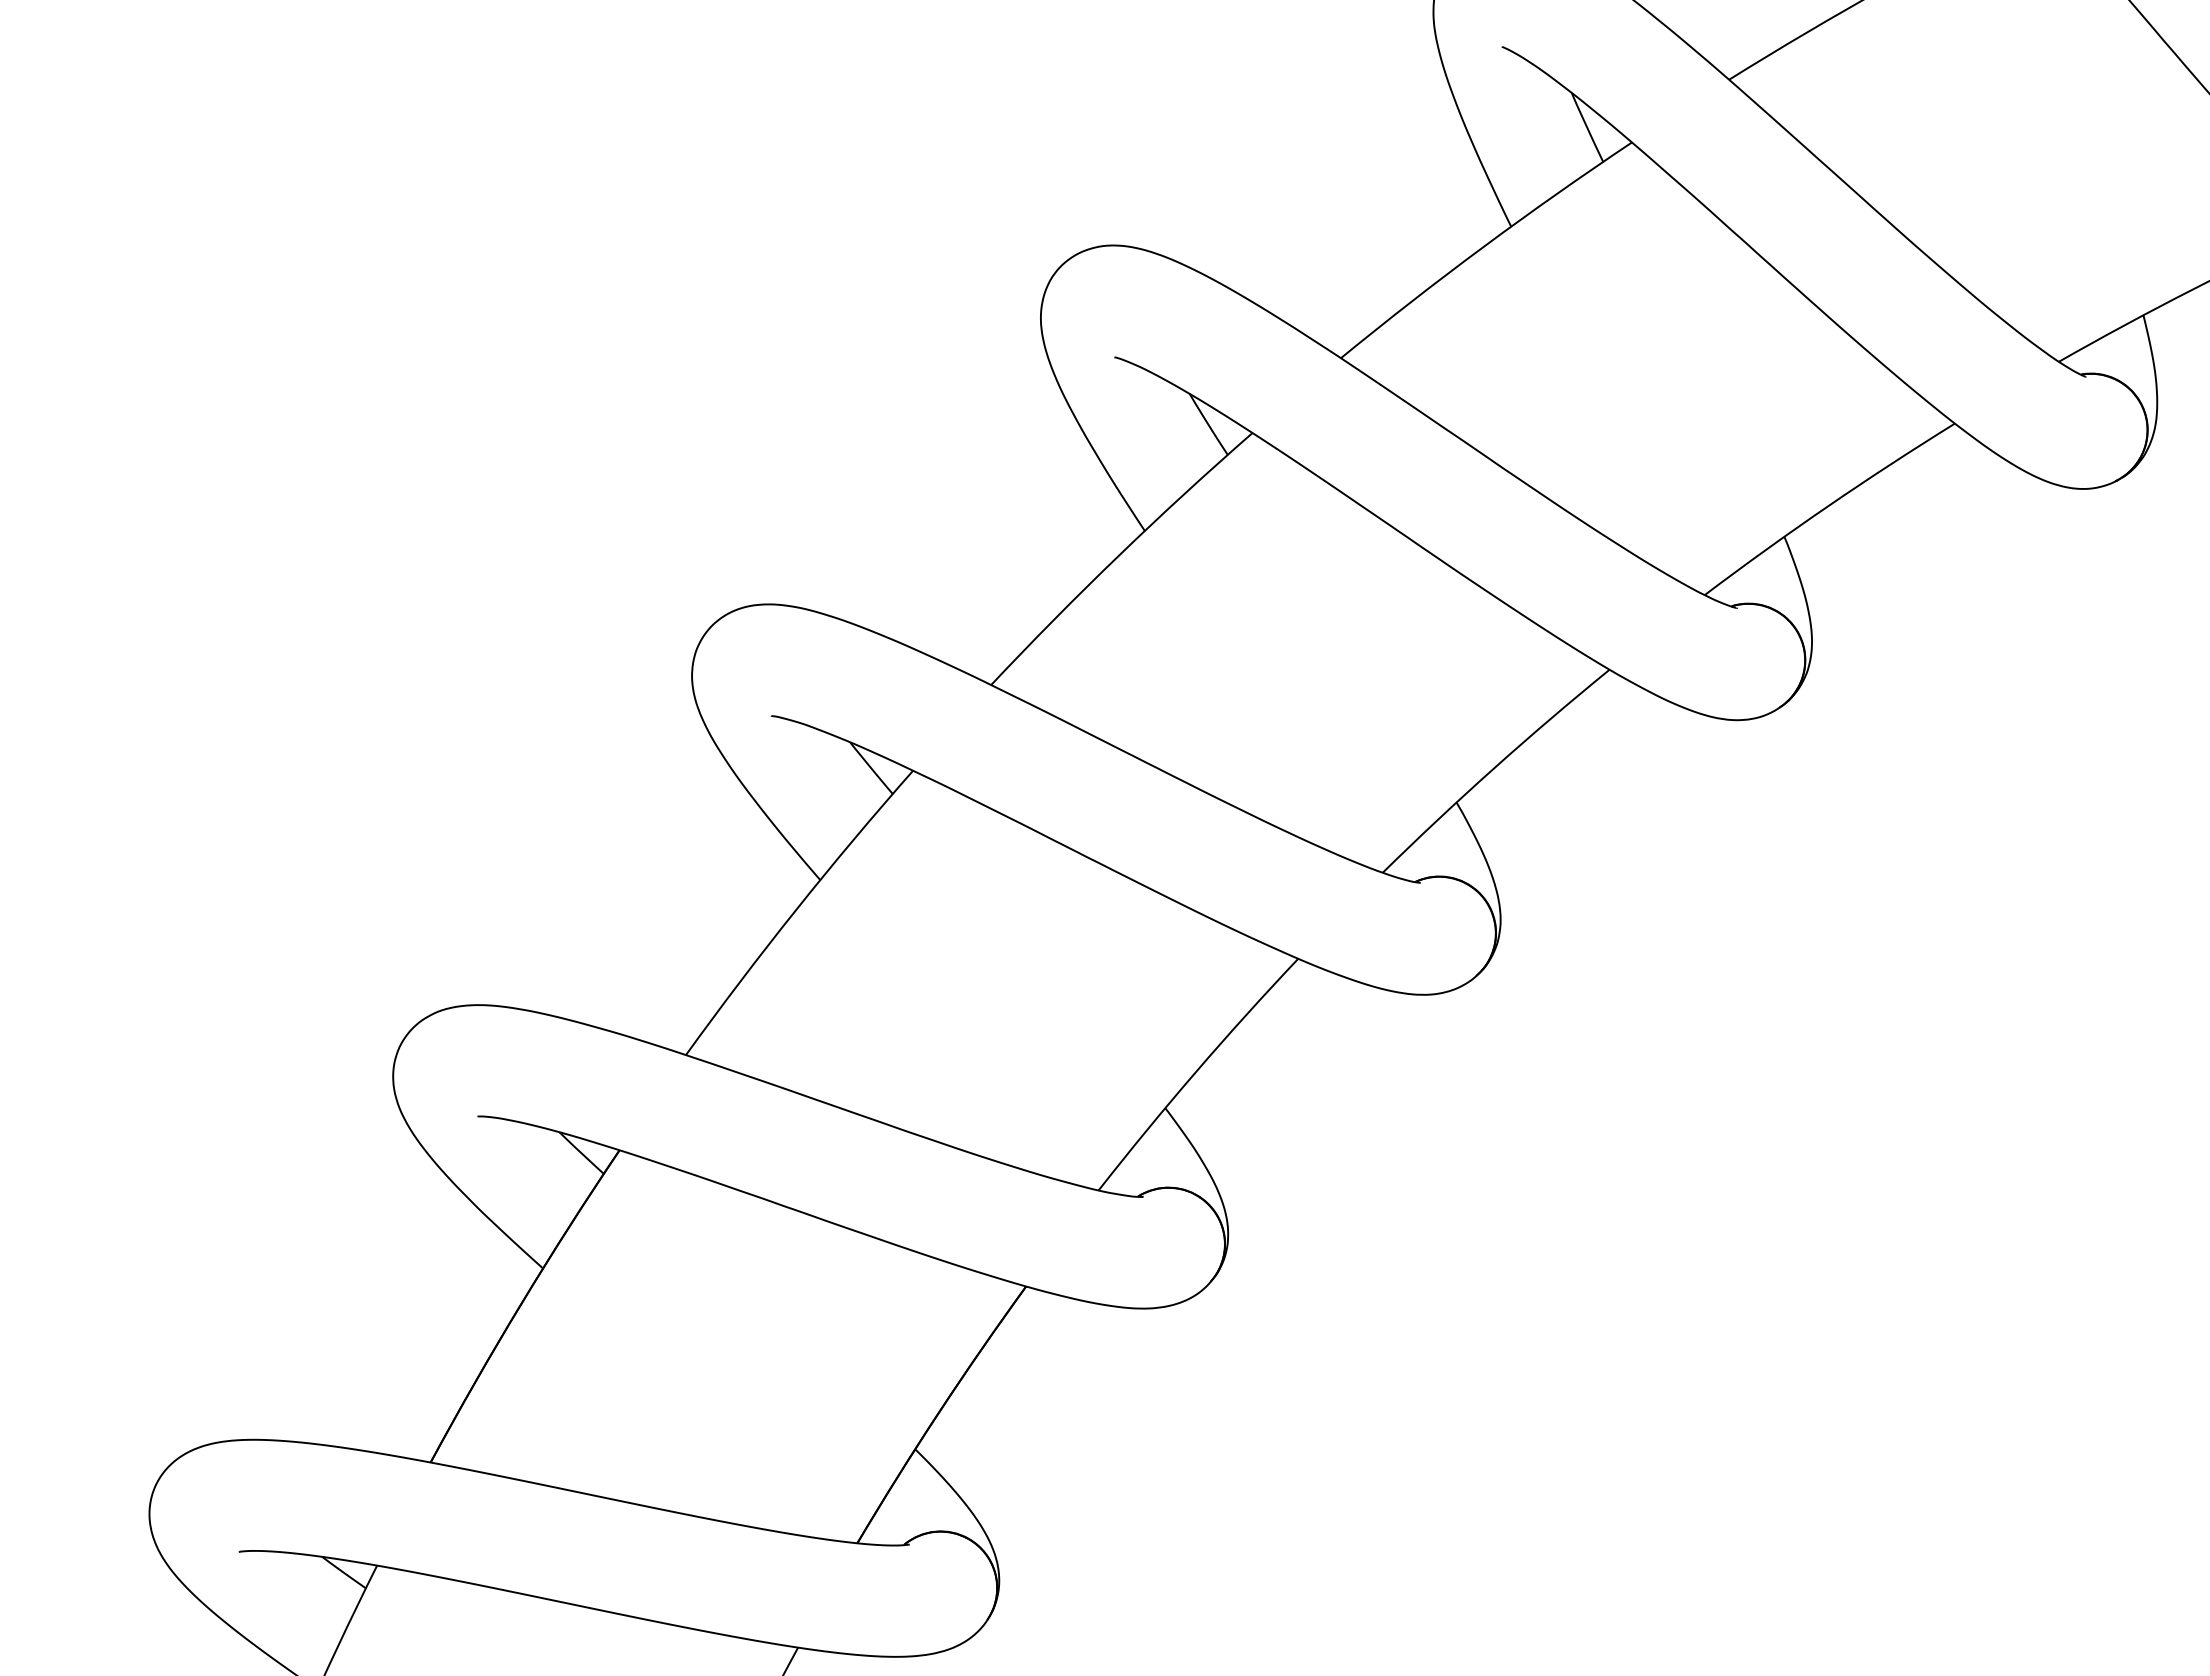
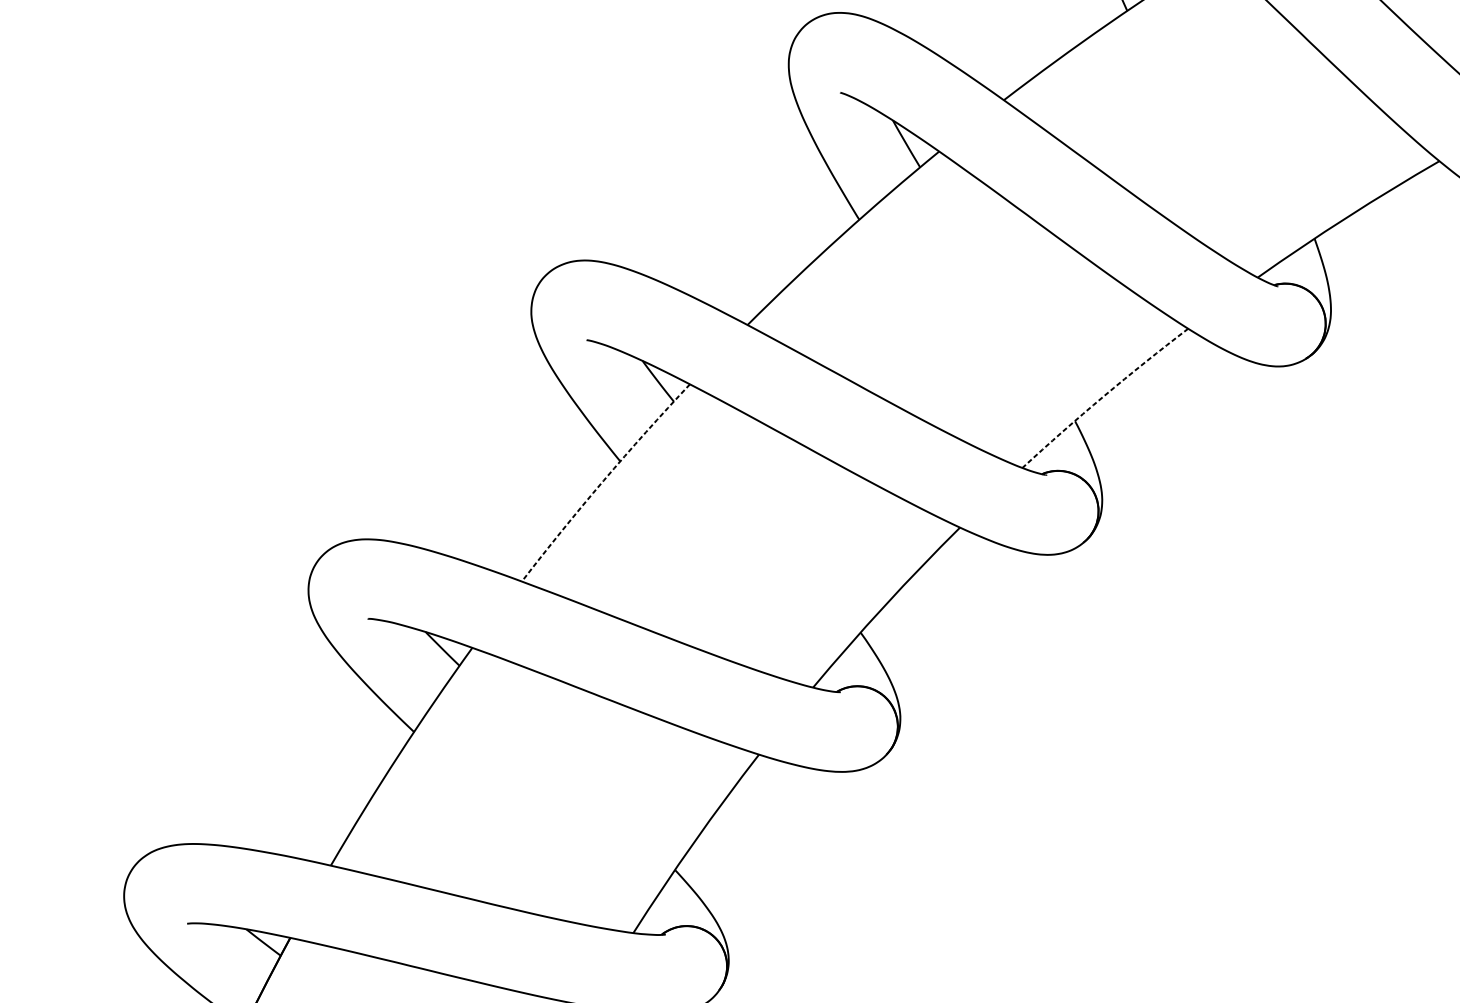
arc: (1827, 506) -> (1103, 396), solid -> dashed
arc: (1118, 555) -> (603, 480), solid -> dashed

